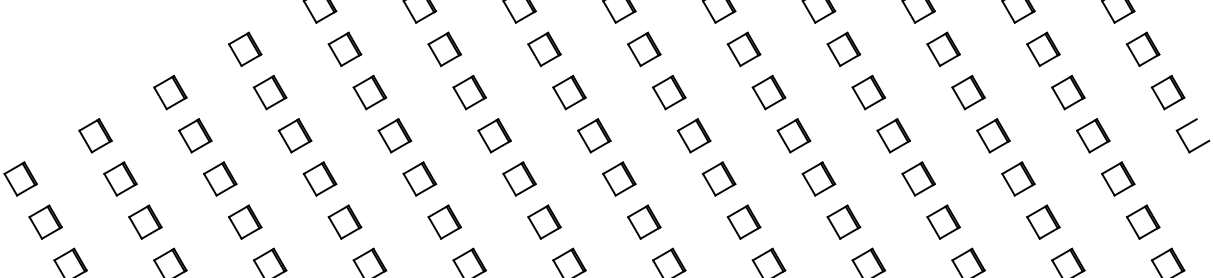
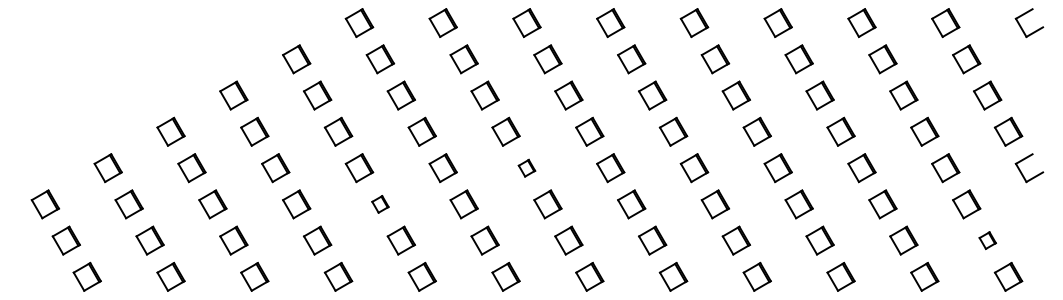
part: (593, 136) -> (526, 168), size x0.6
part: (419, 179) -> (380, 204), size x0.6
part: (1143, 222) -> (987, 240), size x0.6

